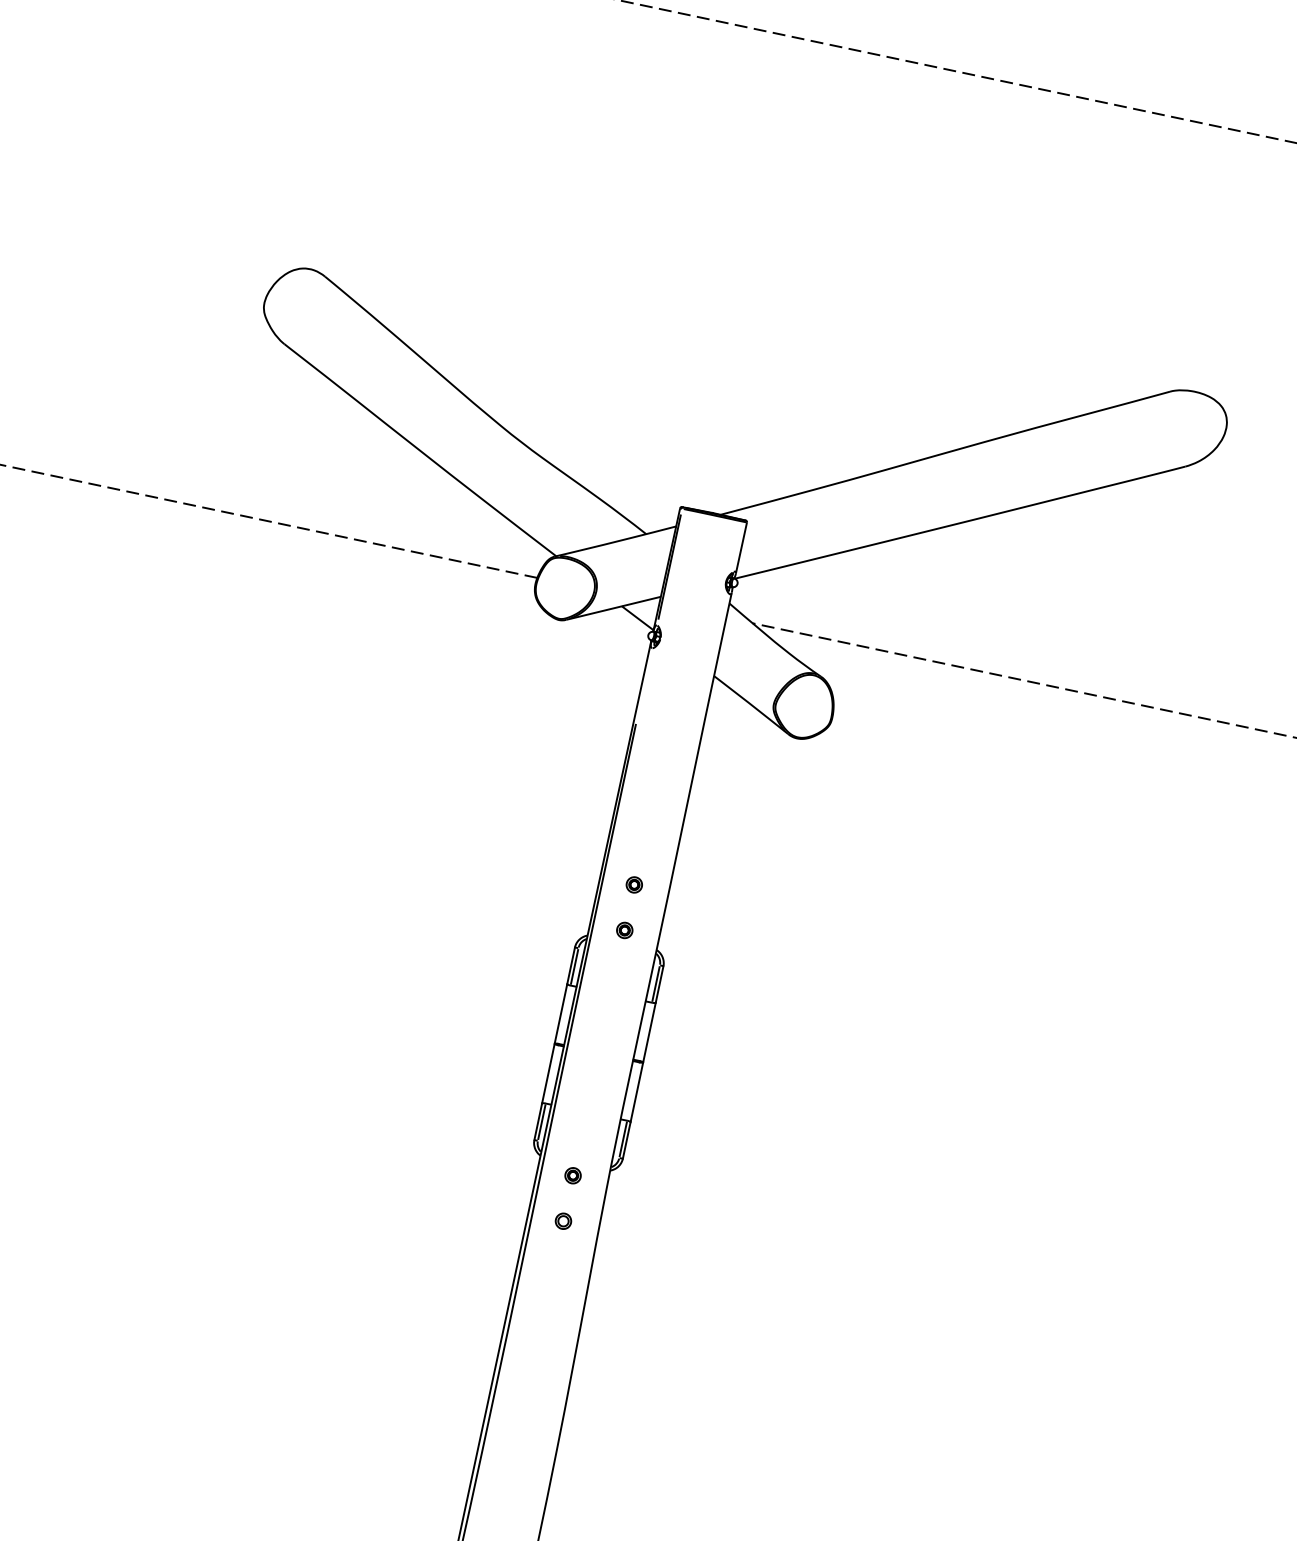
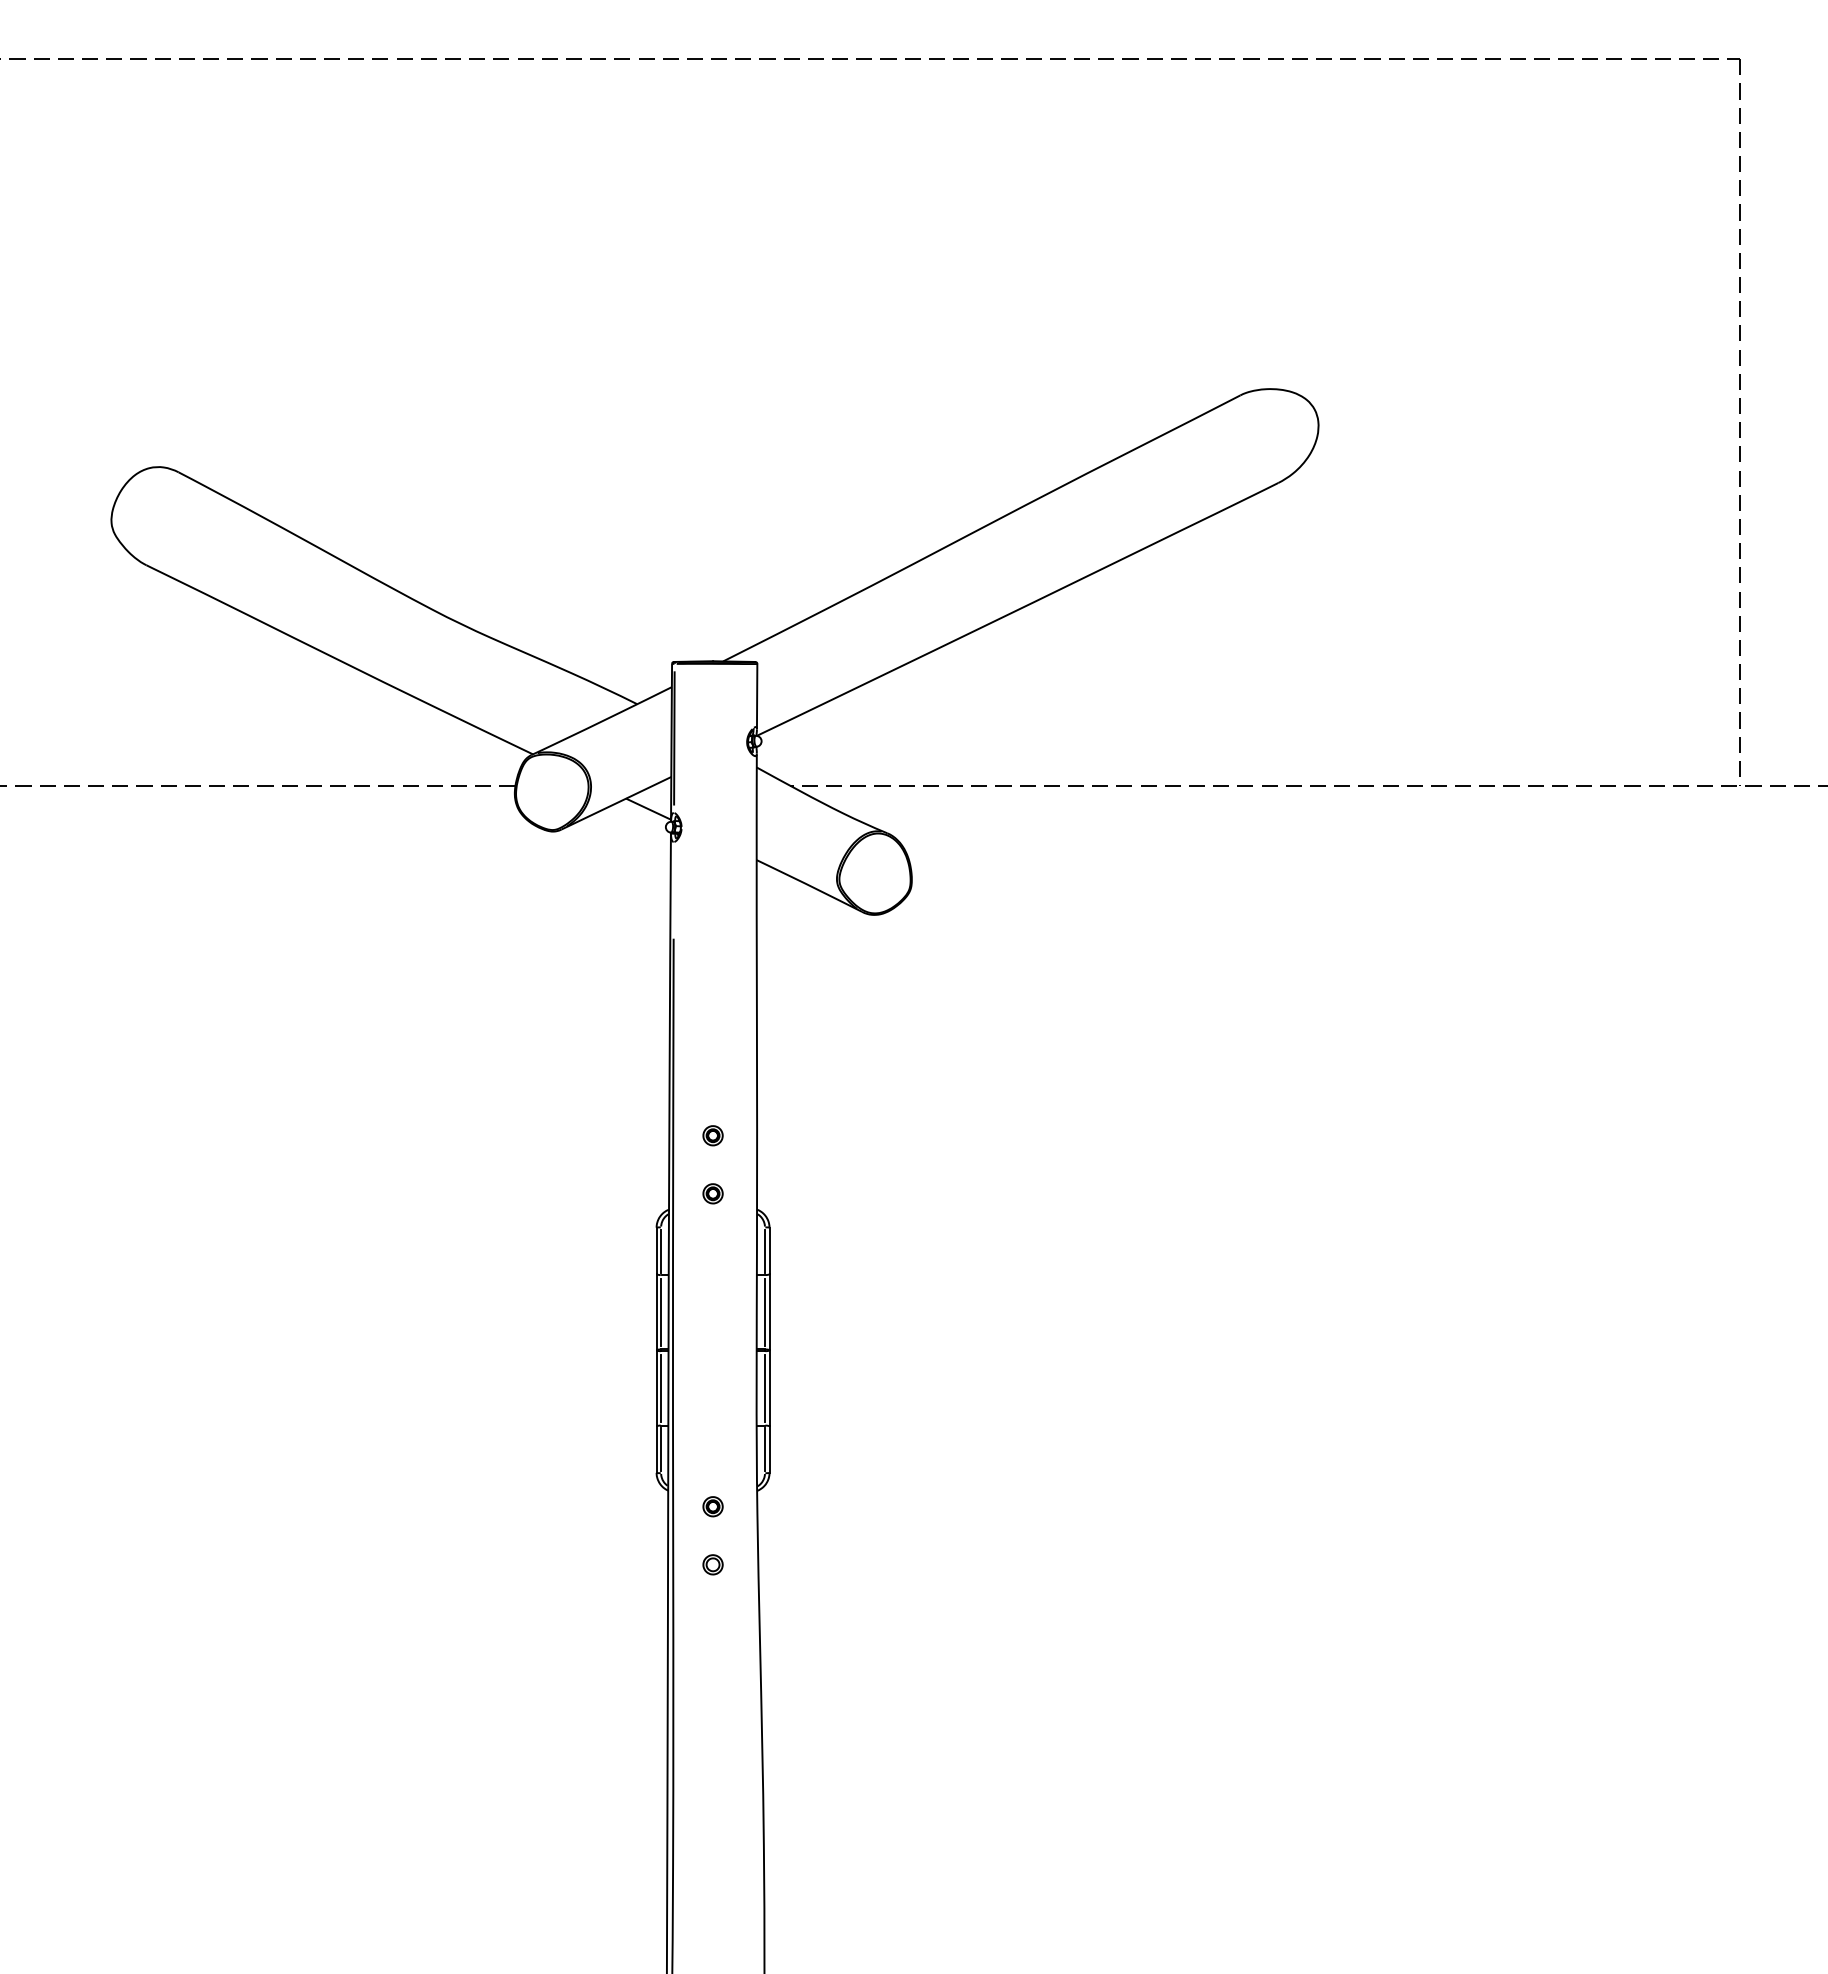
line: (564, 1014) -> (661, 1311), added
line: (646, 1031) -> (765, 1311), added
line: (552, 1073) -> (661, 1387), added
line: (633, 1090) -> (765, 1387), added

